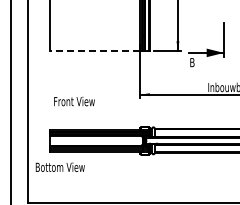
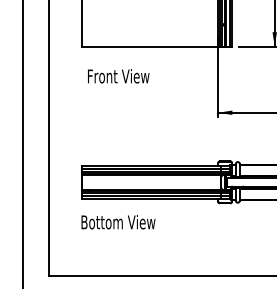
line: (94, 50) -> (148, 46), dashed -> solid
text: (74, 101) -> (118, 76), moved
text: (59, 166) -> (117, 221), moved

